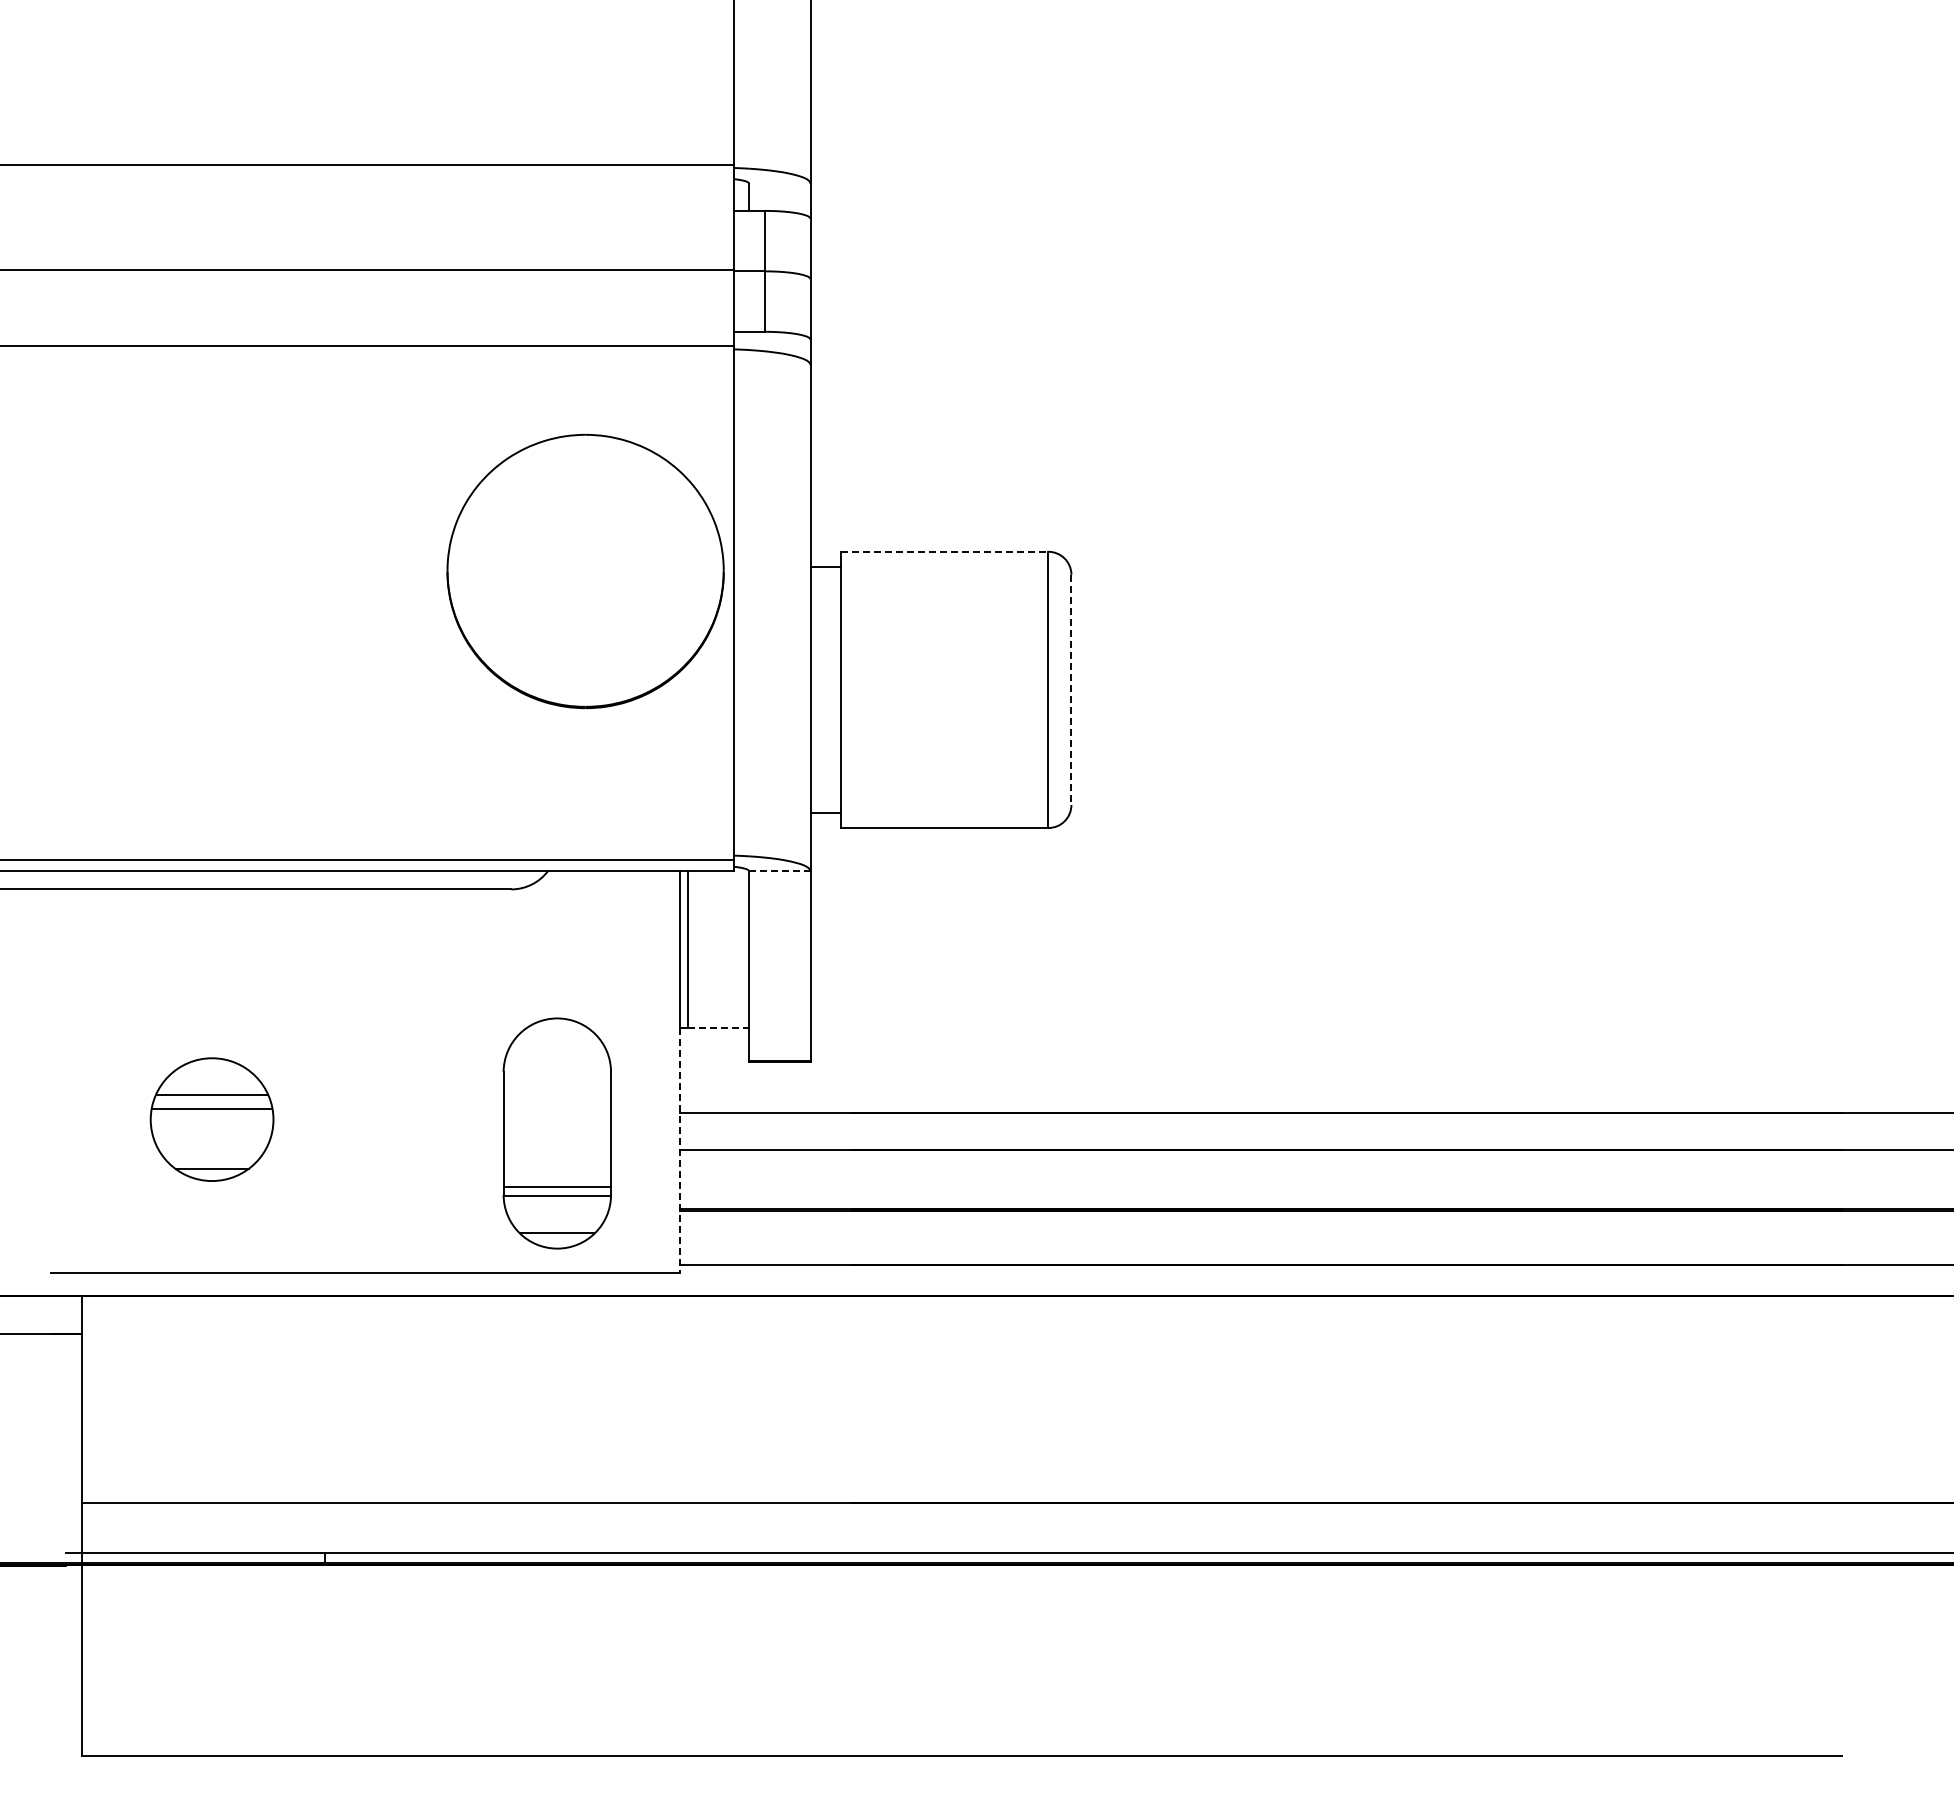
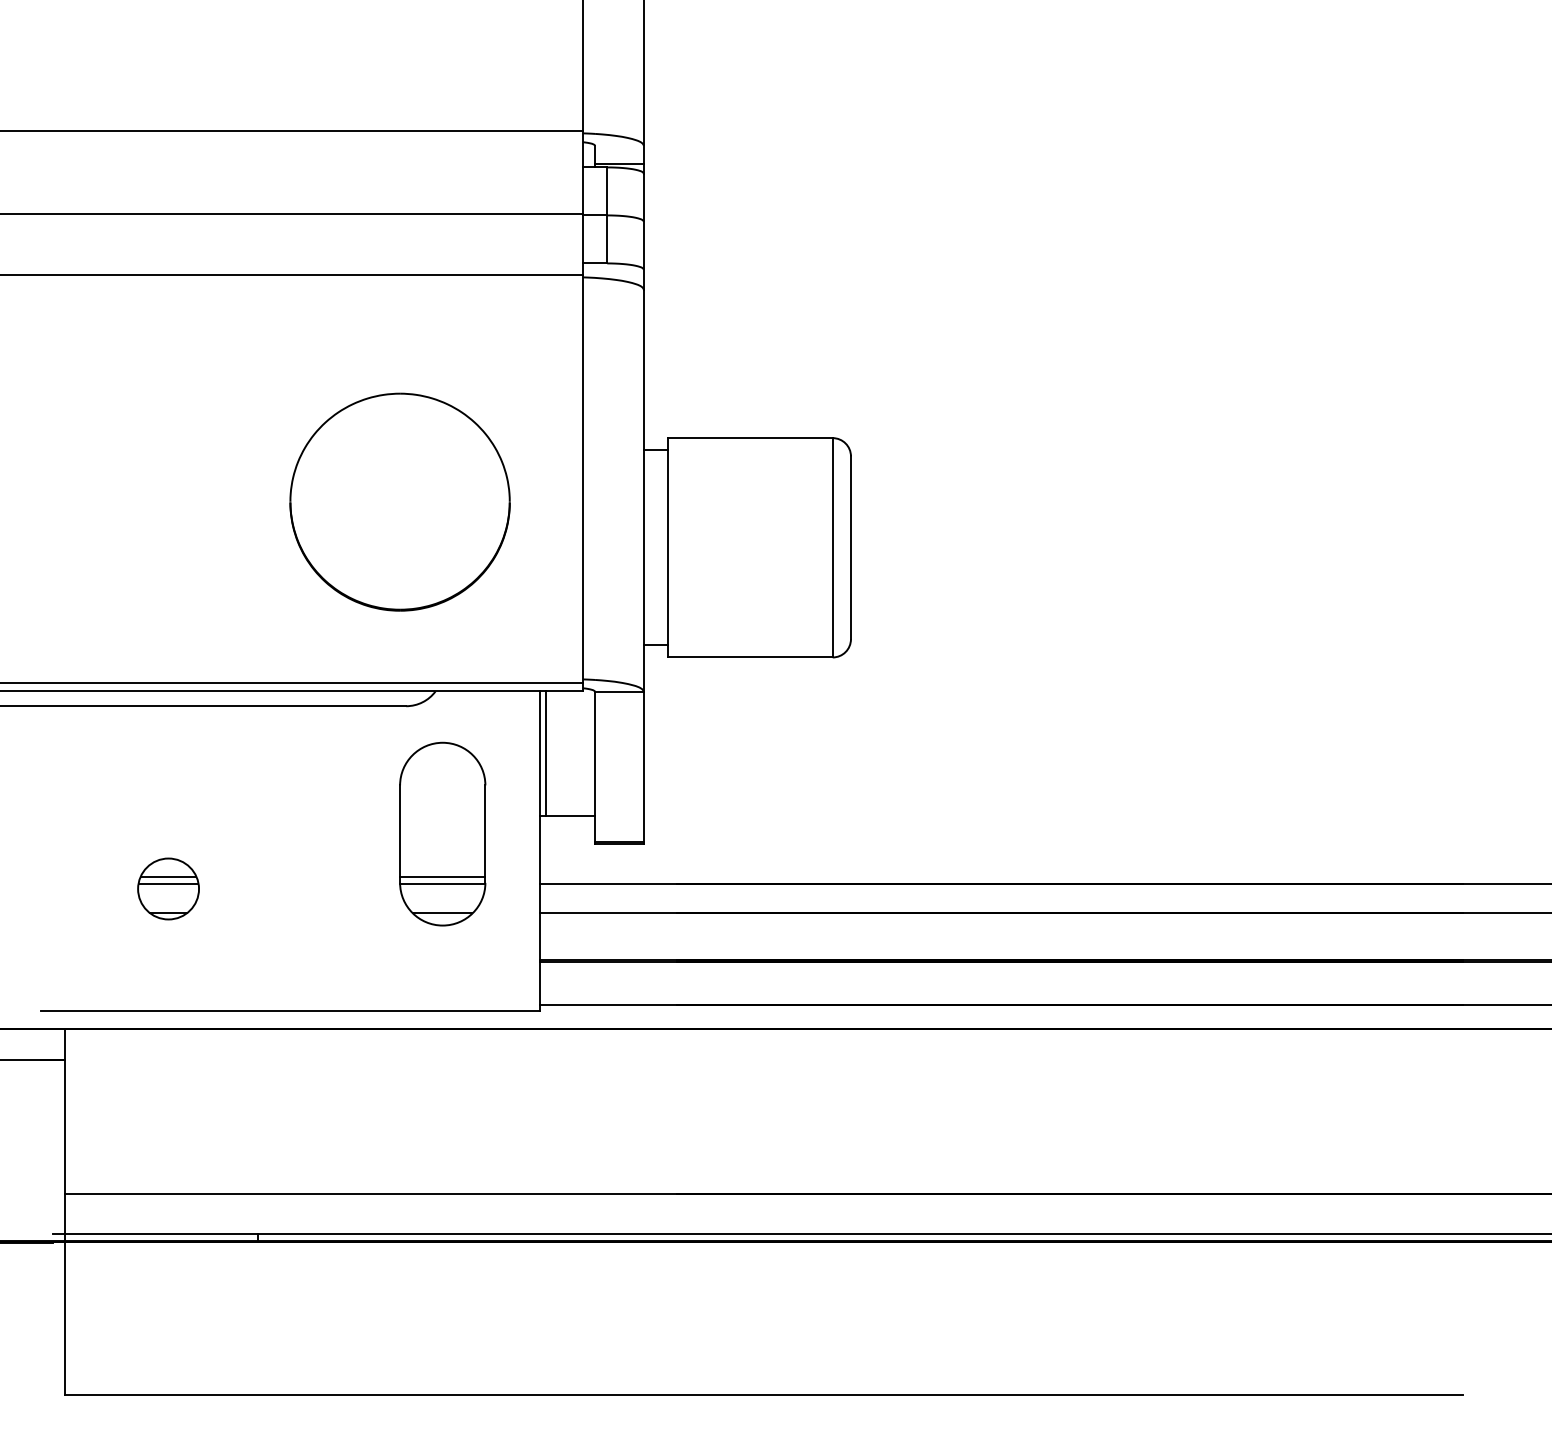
line: (779, 206) -> (619, 163), added
line: (944, 551) -> (750, 437), dashed -> solid
part: (585, 571) -> (399, 502), moved
line: (1071, 690) -> (851, 548), dashed -> solid
line: (779, 871) -> (619, 692), dashed -> solid
line: (718, 1027) -> (570, 815), dashed -> solid
part: (211, 1119) -> (168, 888), size x0.62
part: (556, 1133) -> (442, 834), moved
line: (680, 1150) -> (540, 913), dashed -> solid

